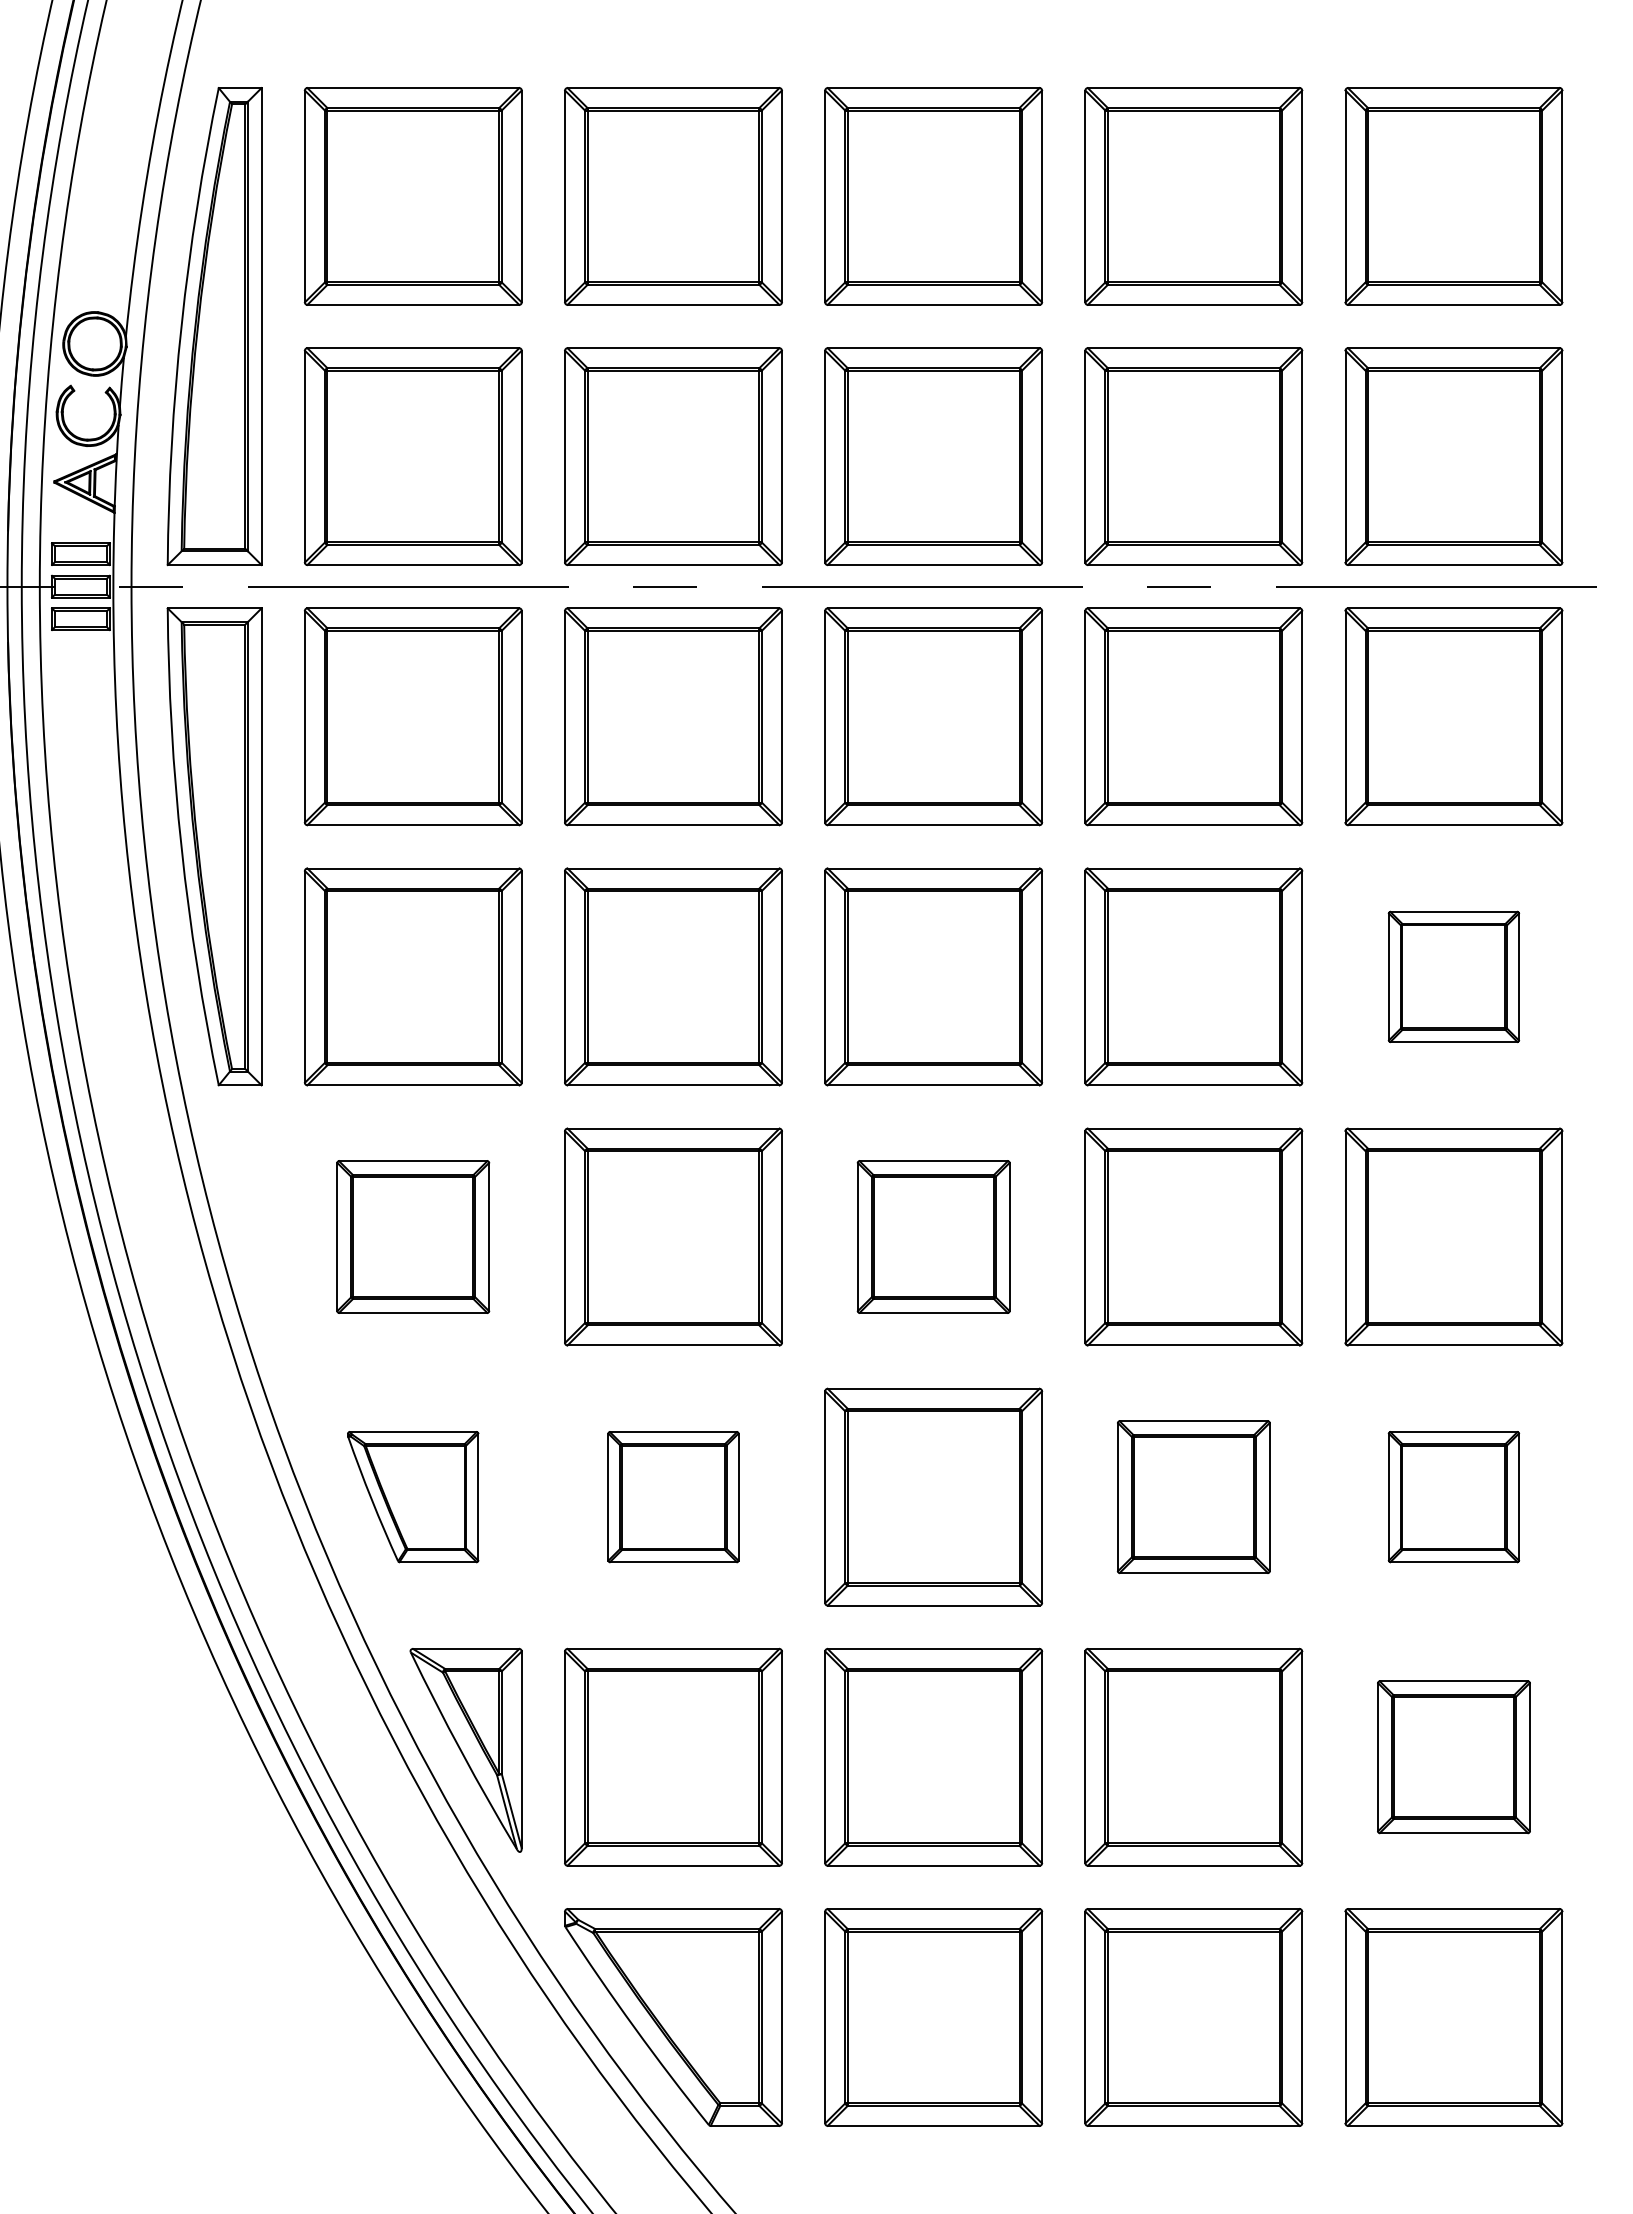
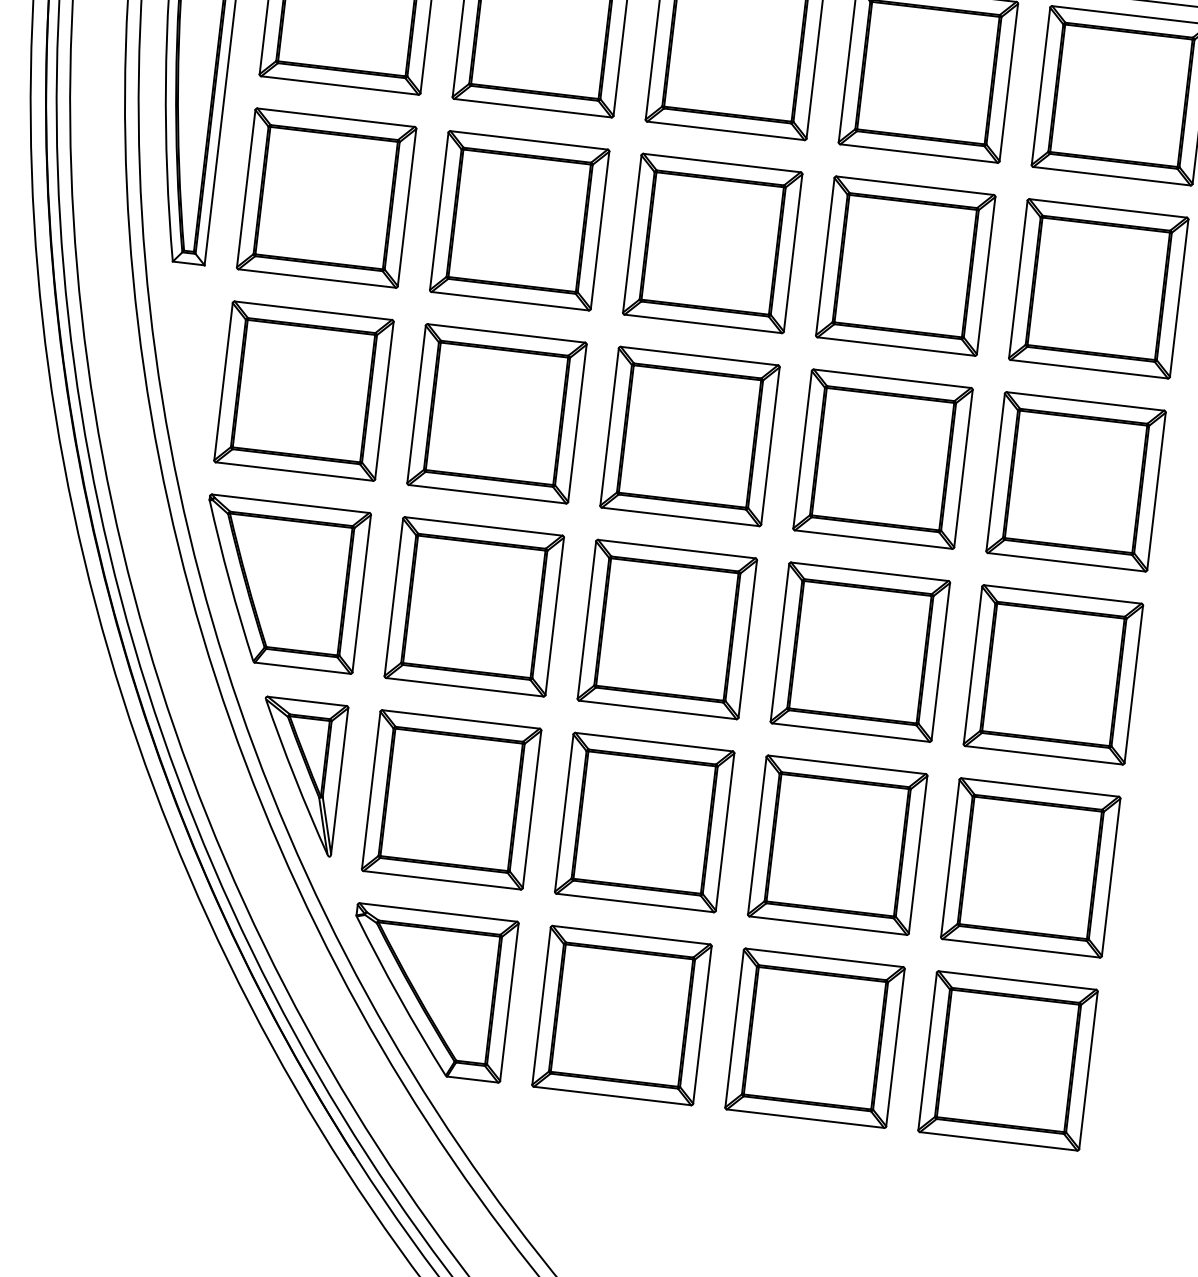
part: (1453, 976) -> (1098, 288), size x1.67
part: (412, 1236) -> (303, 390), size x1.43
part: (933, 1236) -> (689, 436), size x1.43
part: (412, 1496) -> (280, 583), size x1.67
part: (673, 1496) -> (474, 606), size x1.67
part: (1193, 1496) -> (860, 651), size x1.43
part: (1453, 1496) -> (1053, 674), size x1.67
part: (1453, 1756) -> (1030, 867), size x1.43

